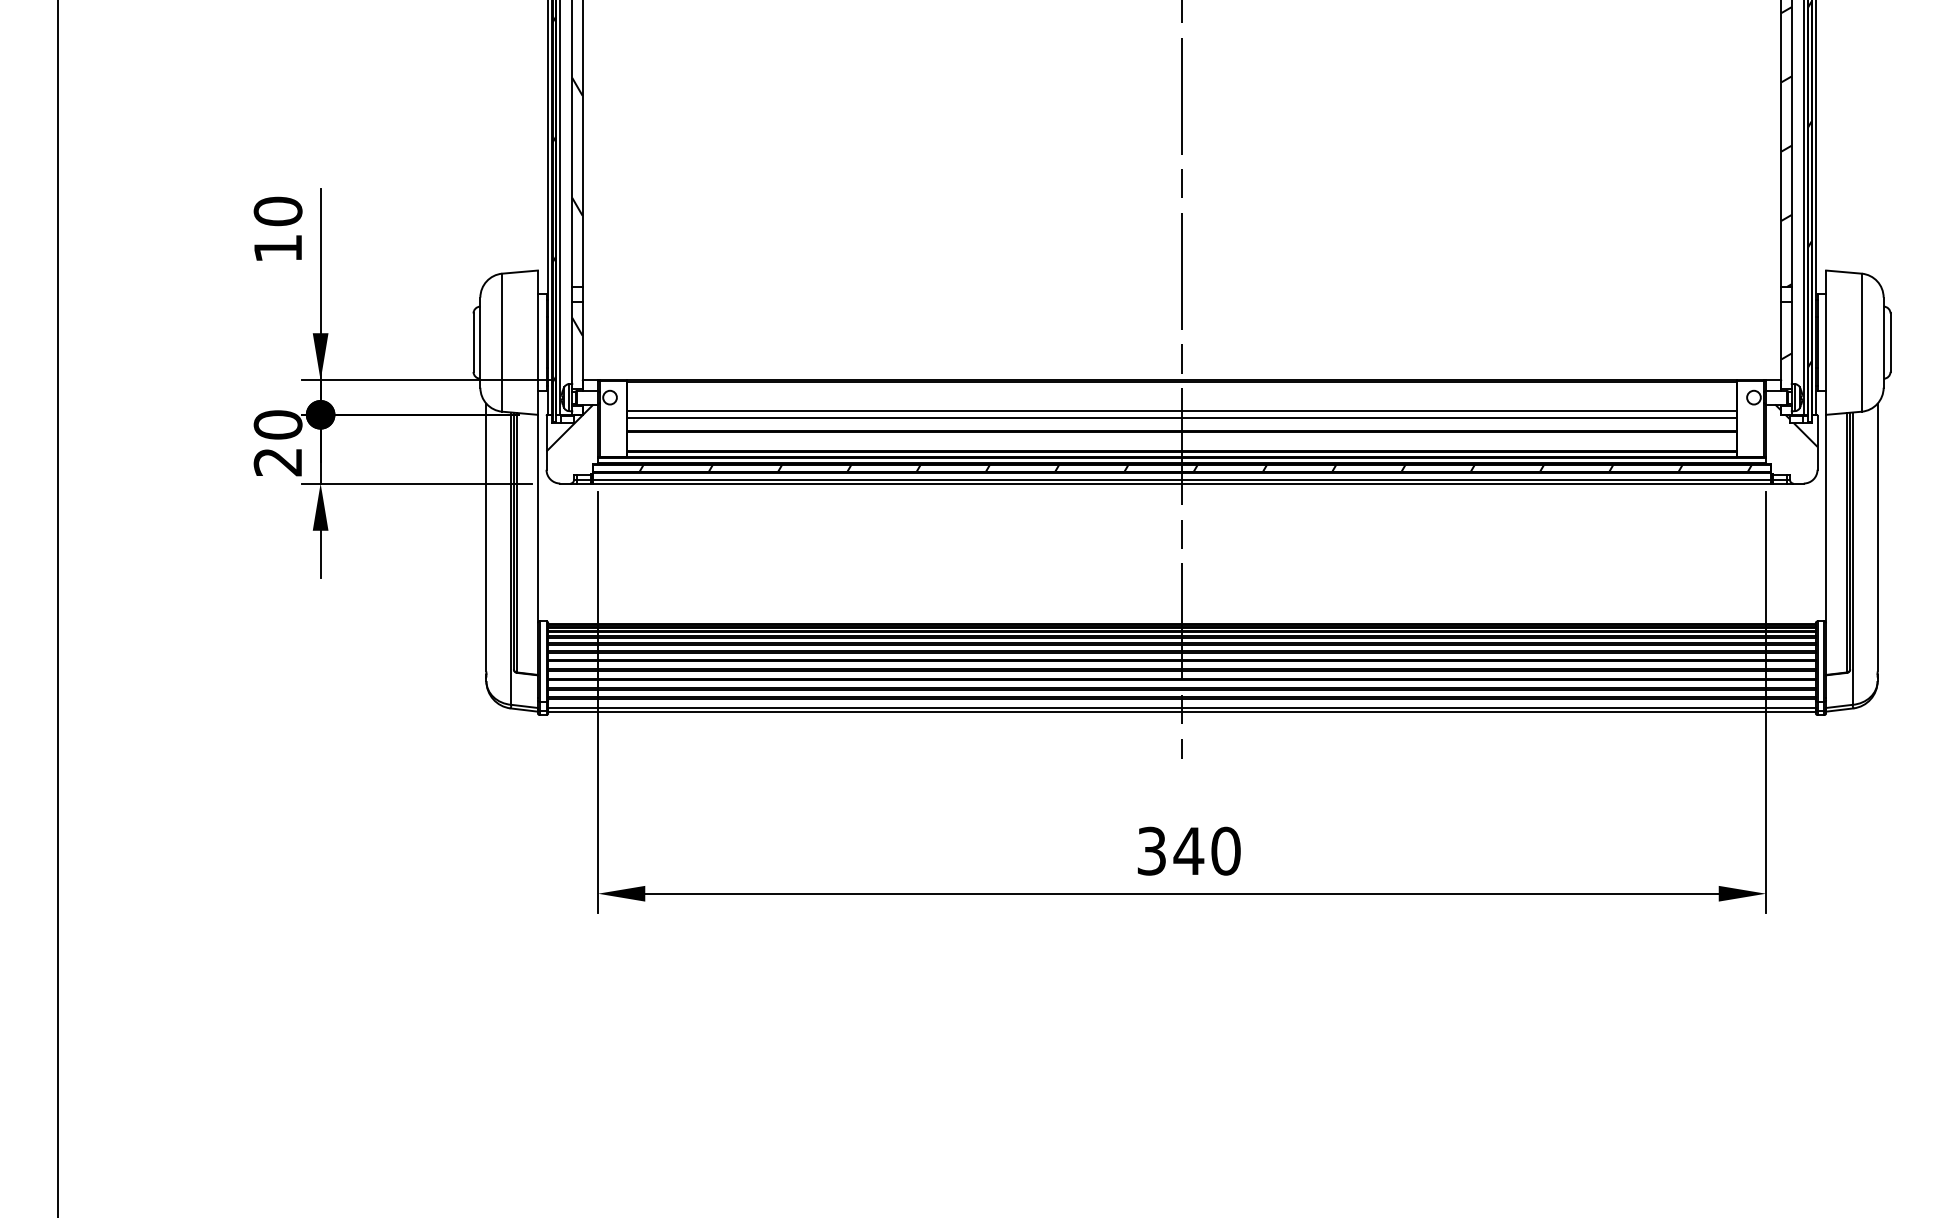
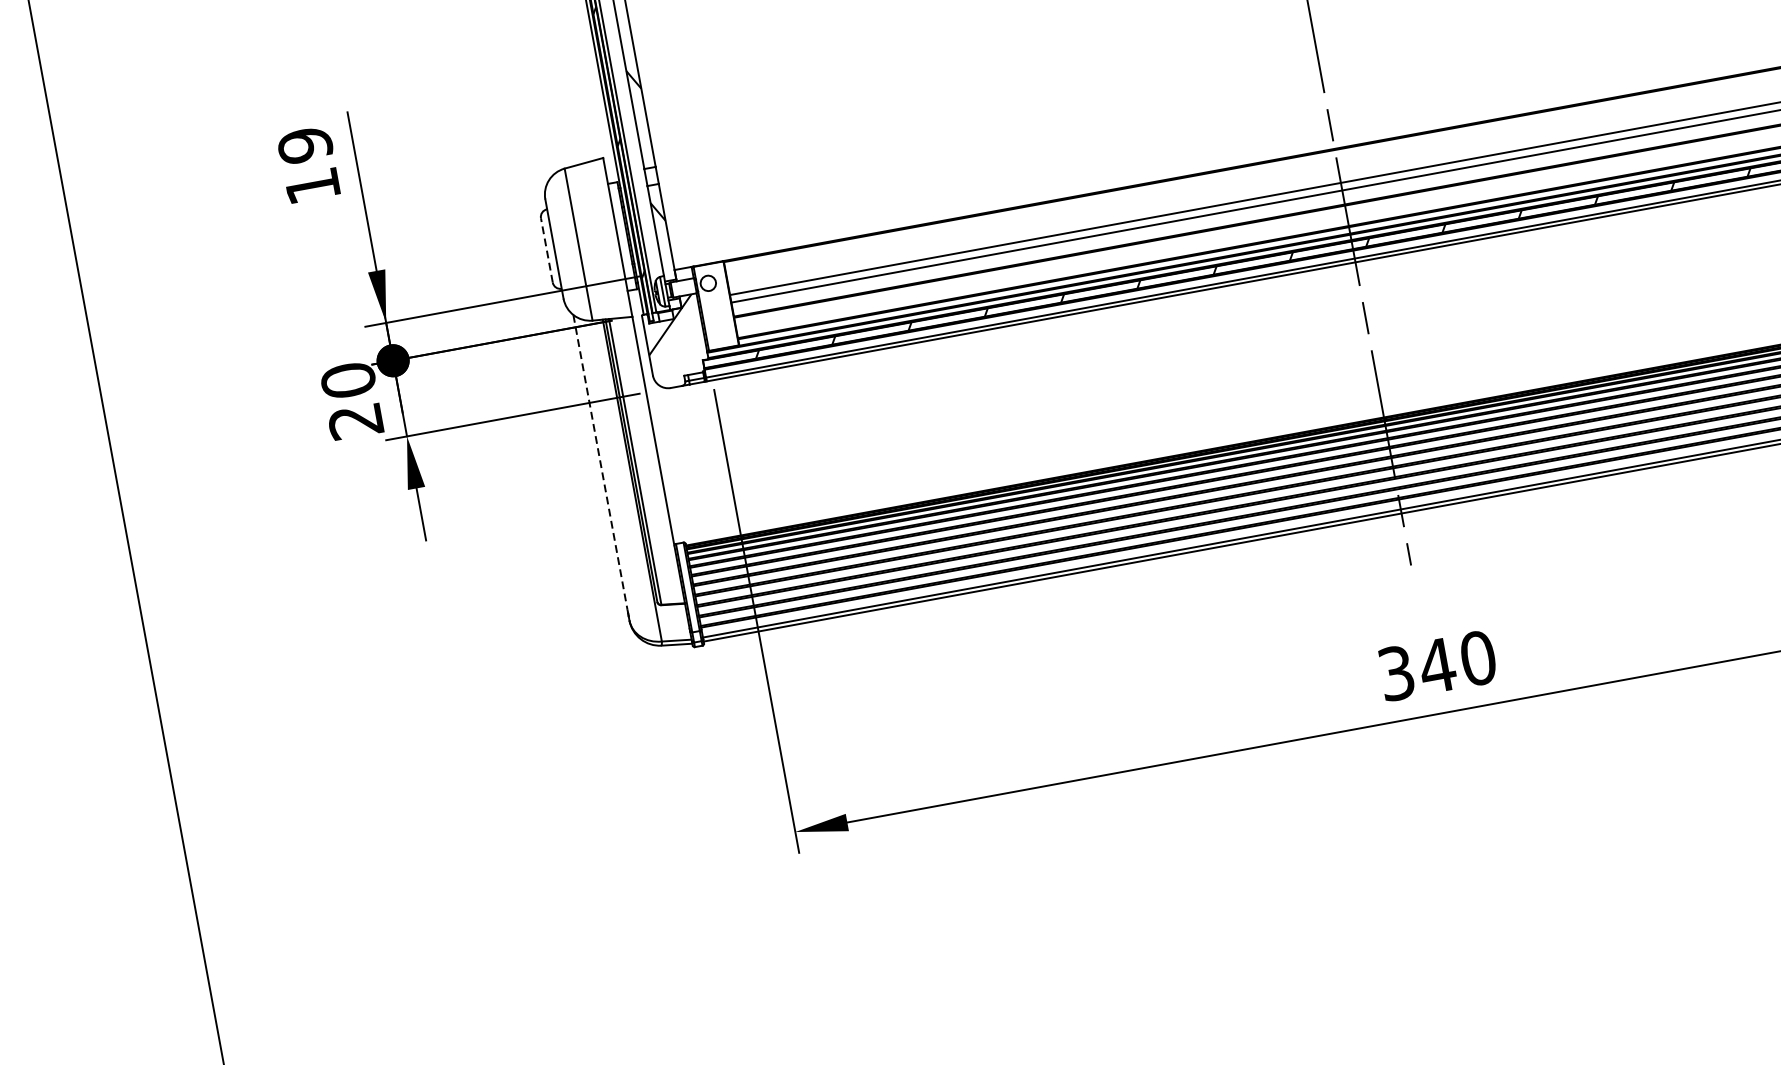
text: (277, 211) -> (304, 145), 10 -> 19
line: (473, 342) -> (546, 250), solid -> dashed
line: (486, 537) -> (600, 462), solid -> dashed

